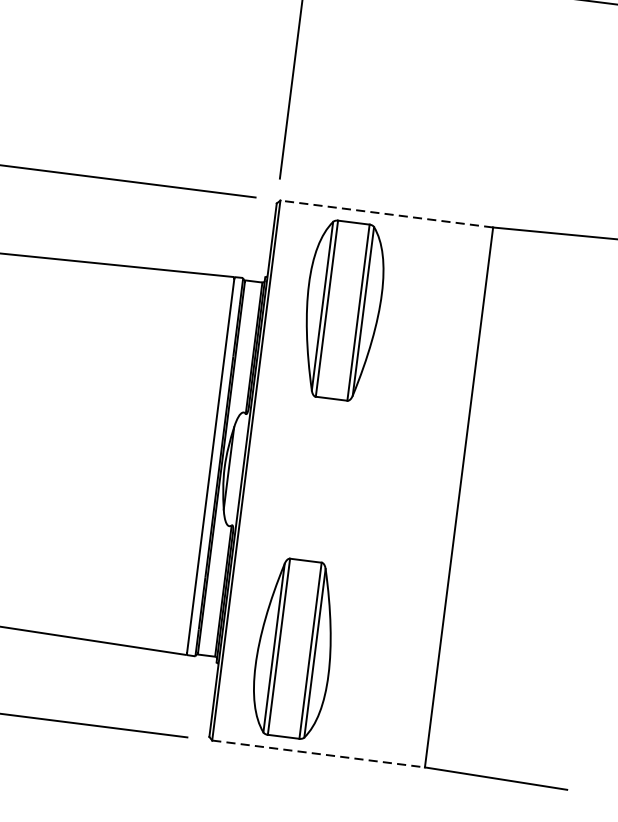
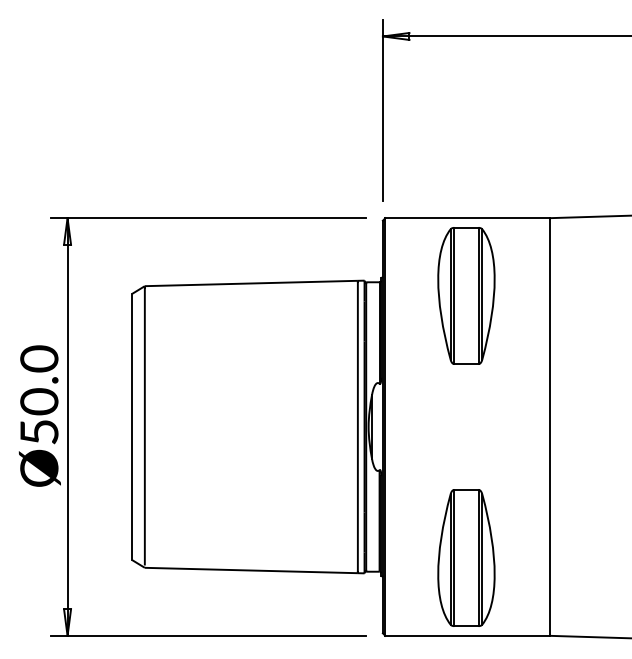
line: (386, 214) -> (467, 218), dashed -> solid
part: (342, 310) -> (466, 295), moved
part: (294, 648) -> (466, 557), moved
line: (319, 753) -> (468, 635), dashed -> solid

